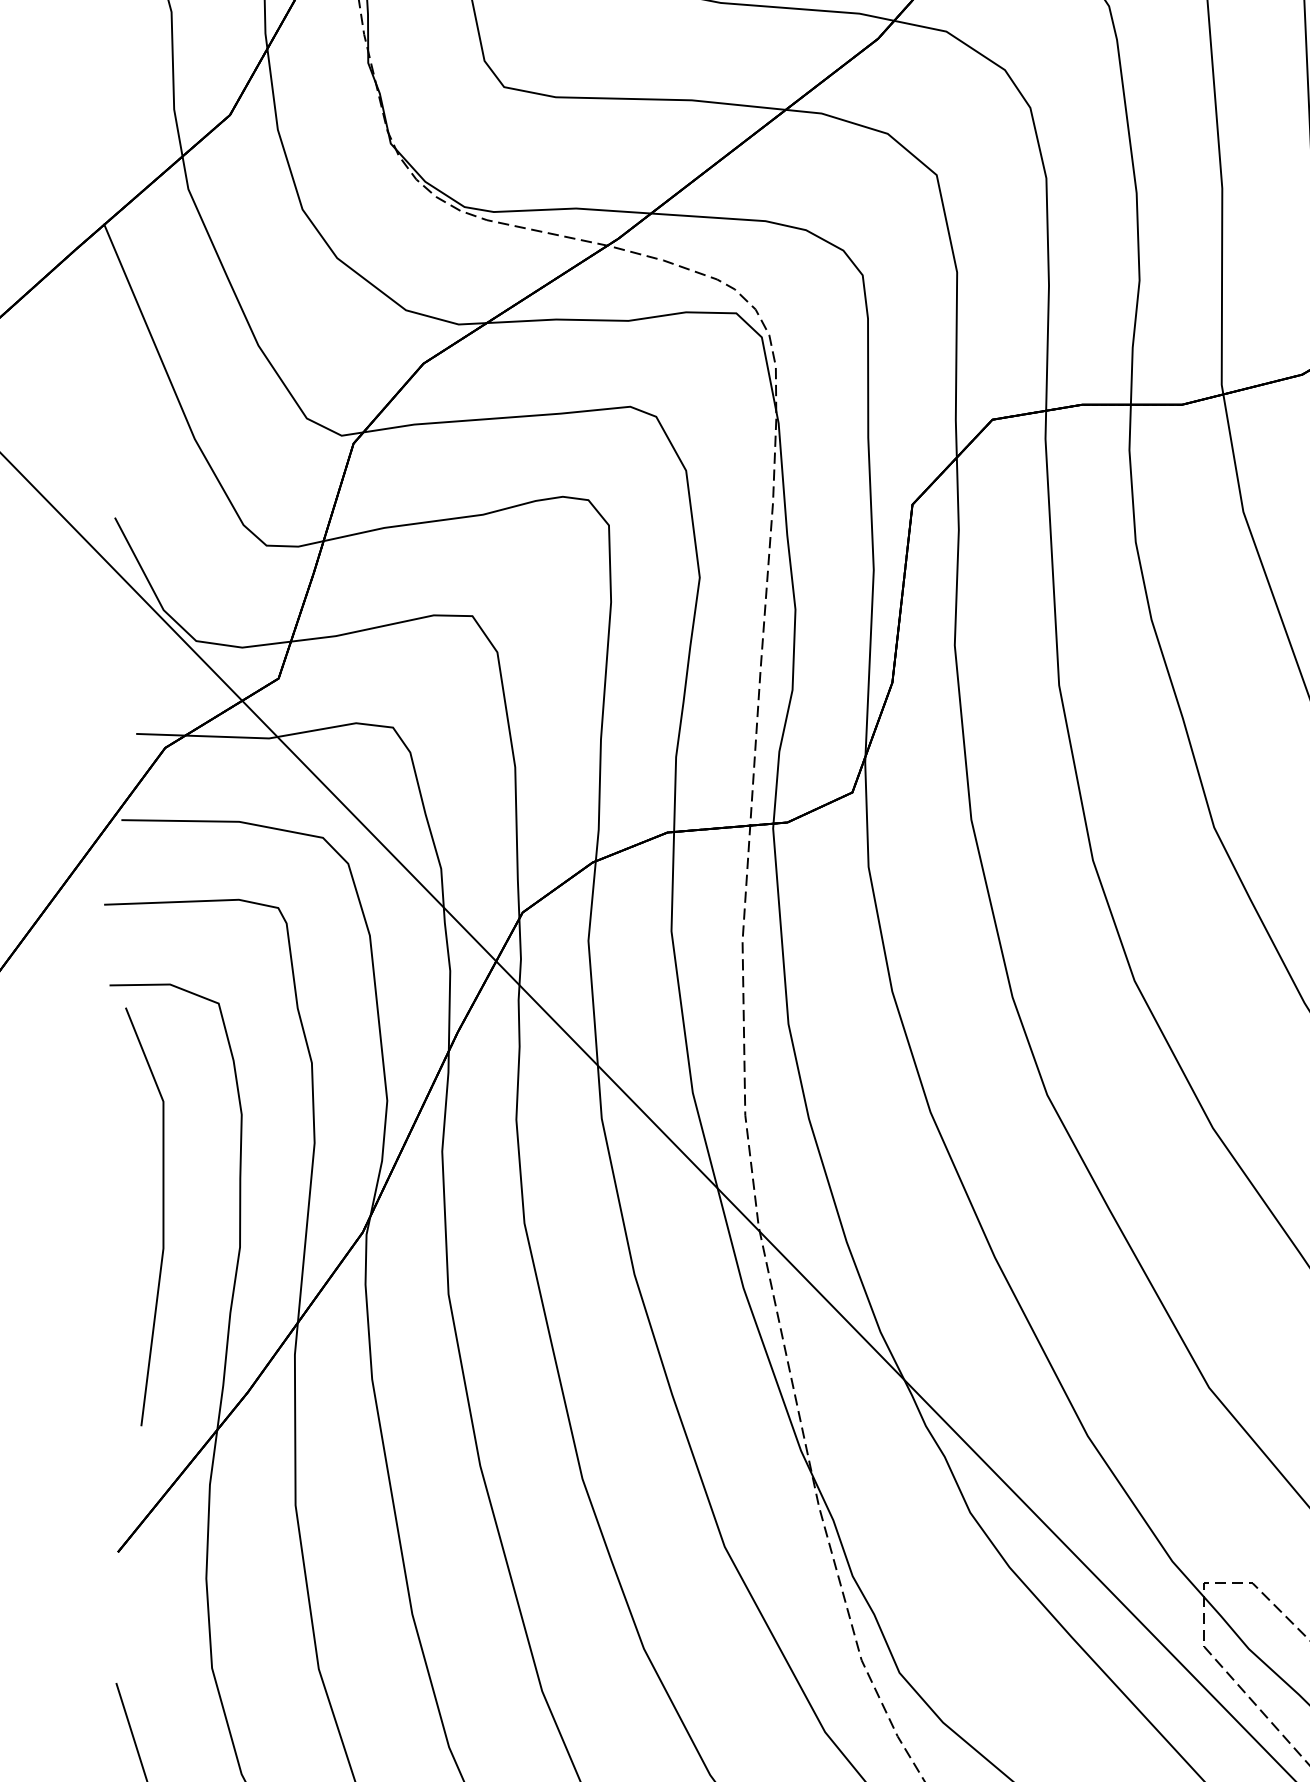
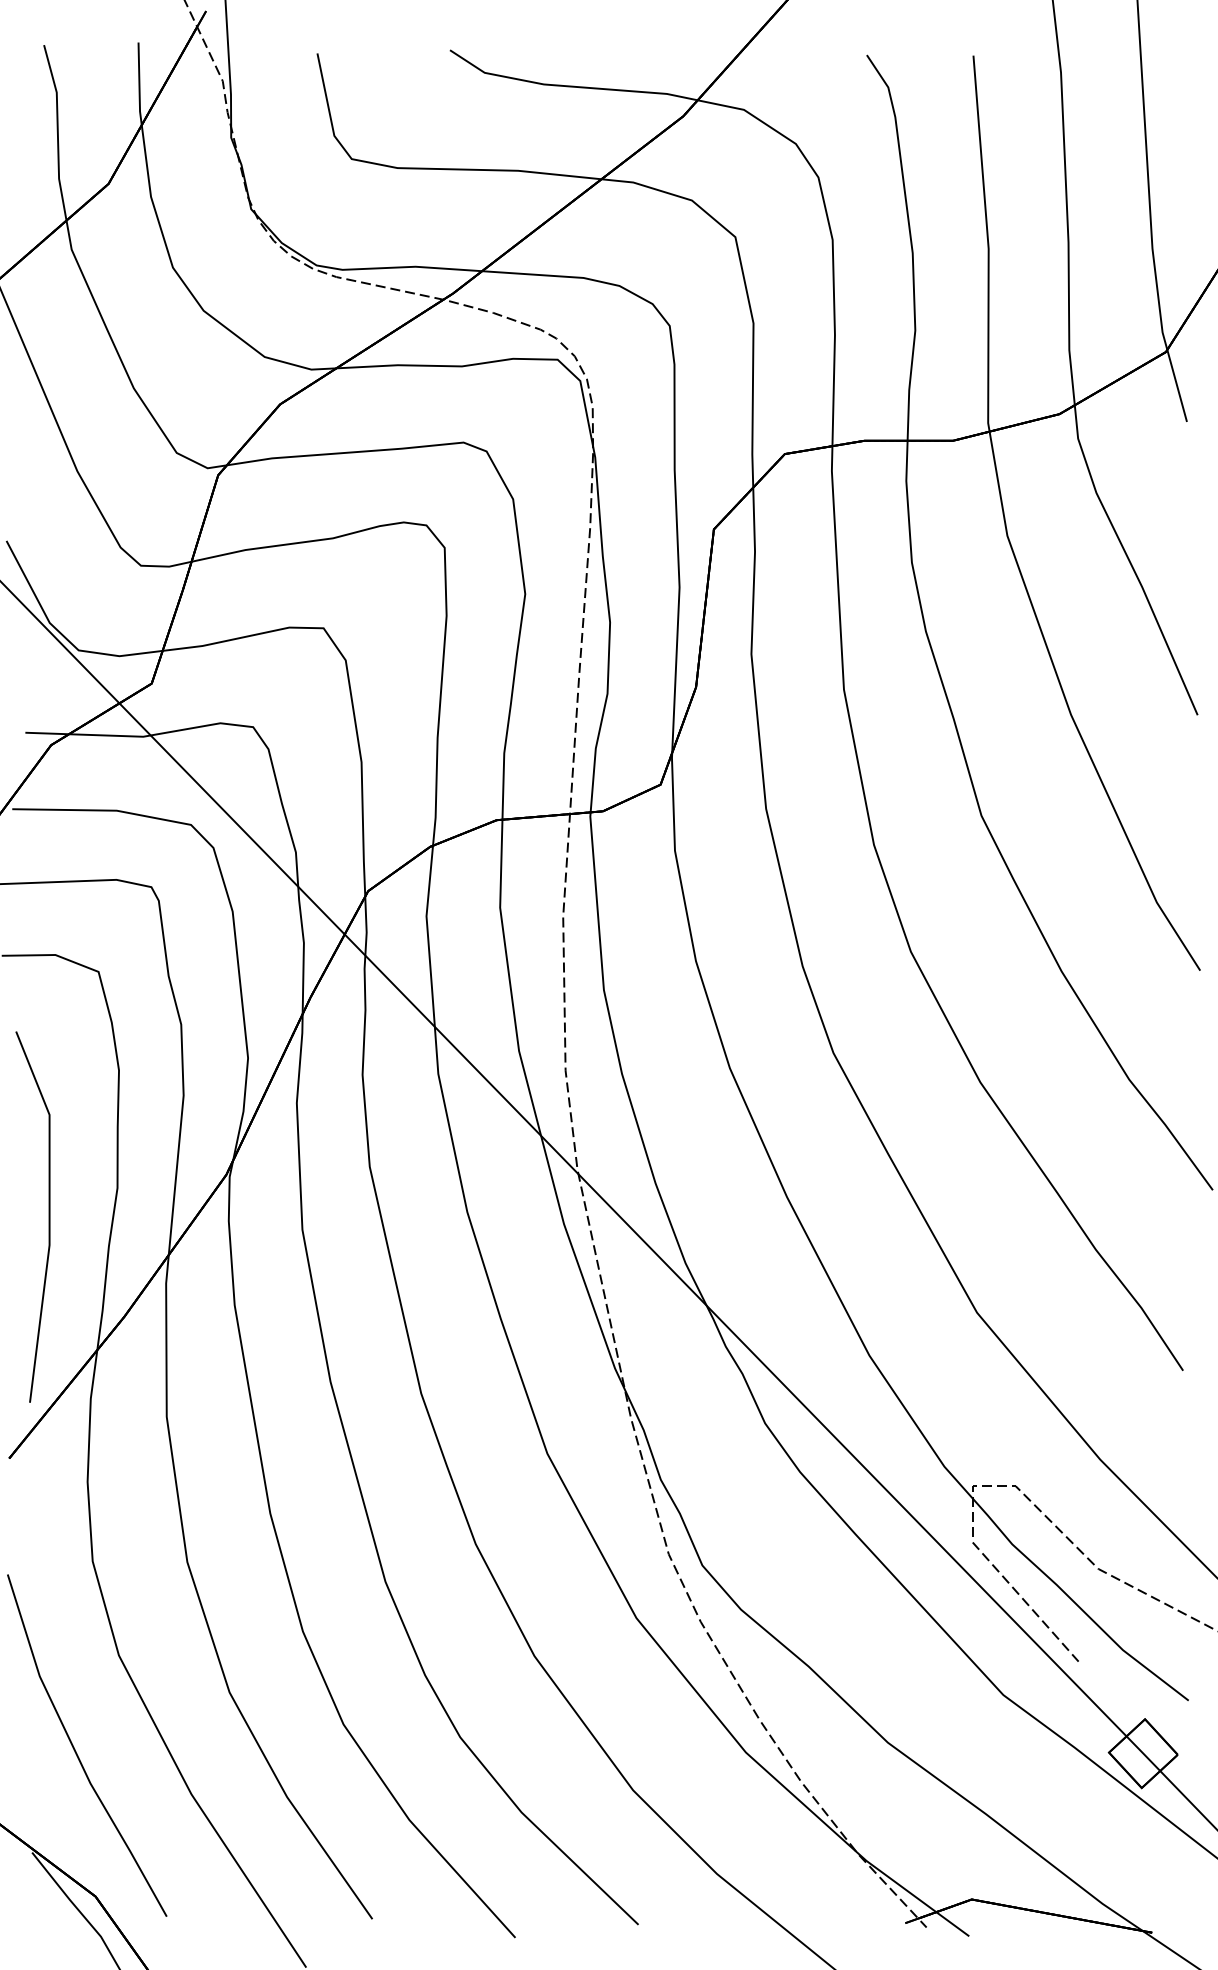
line: (162, 1216) -> (48, 1216), moved

